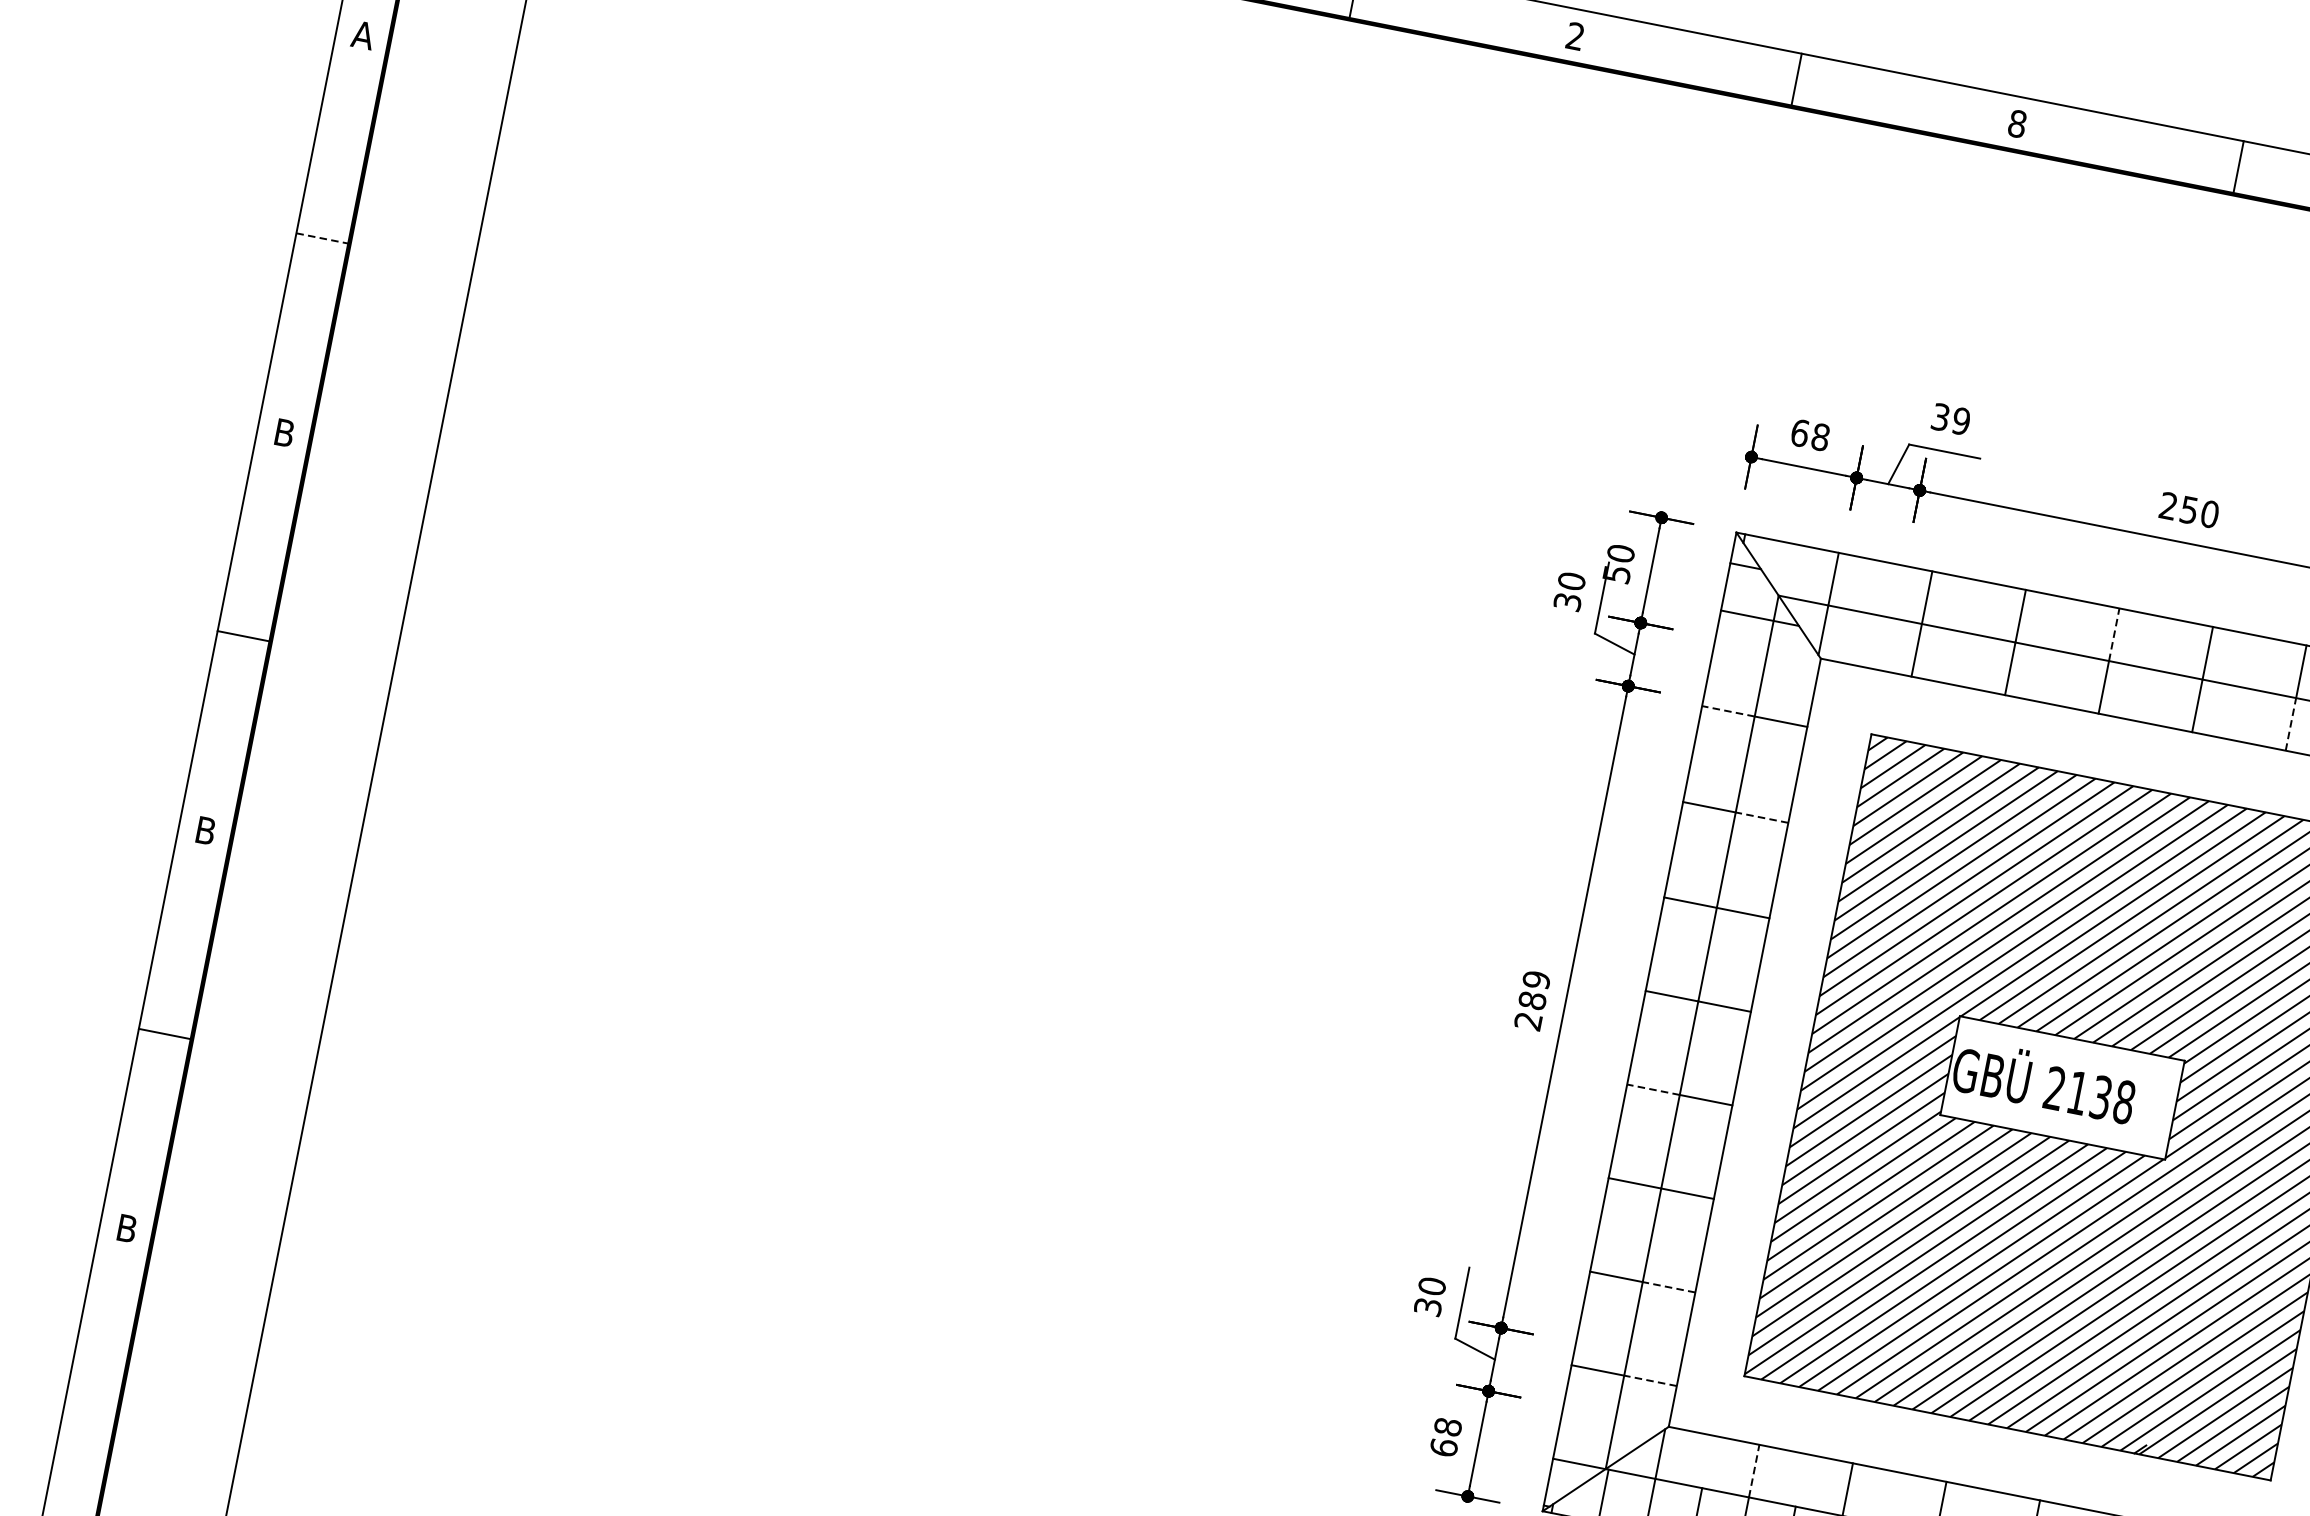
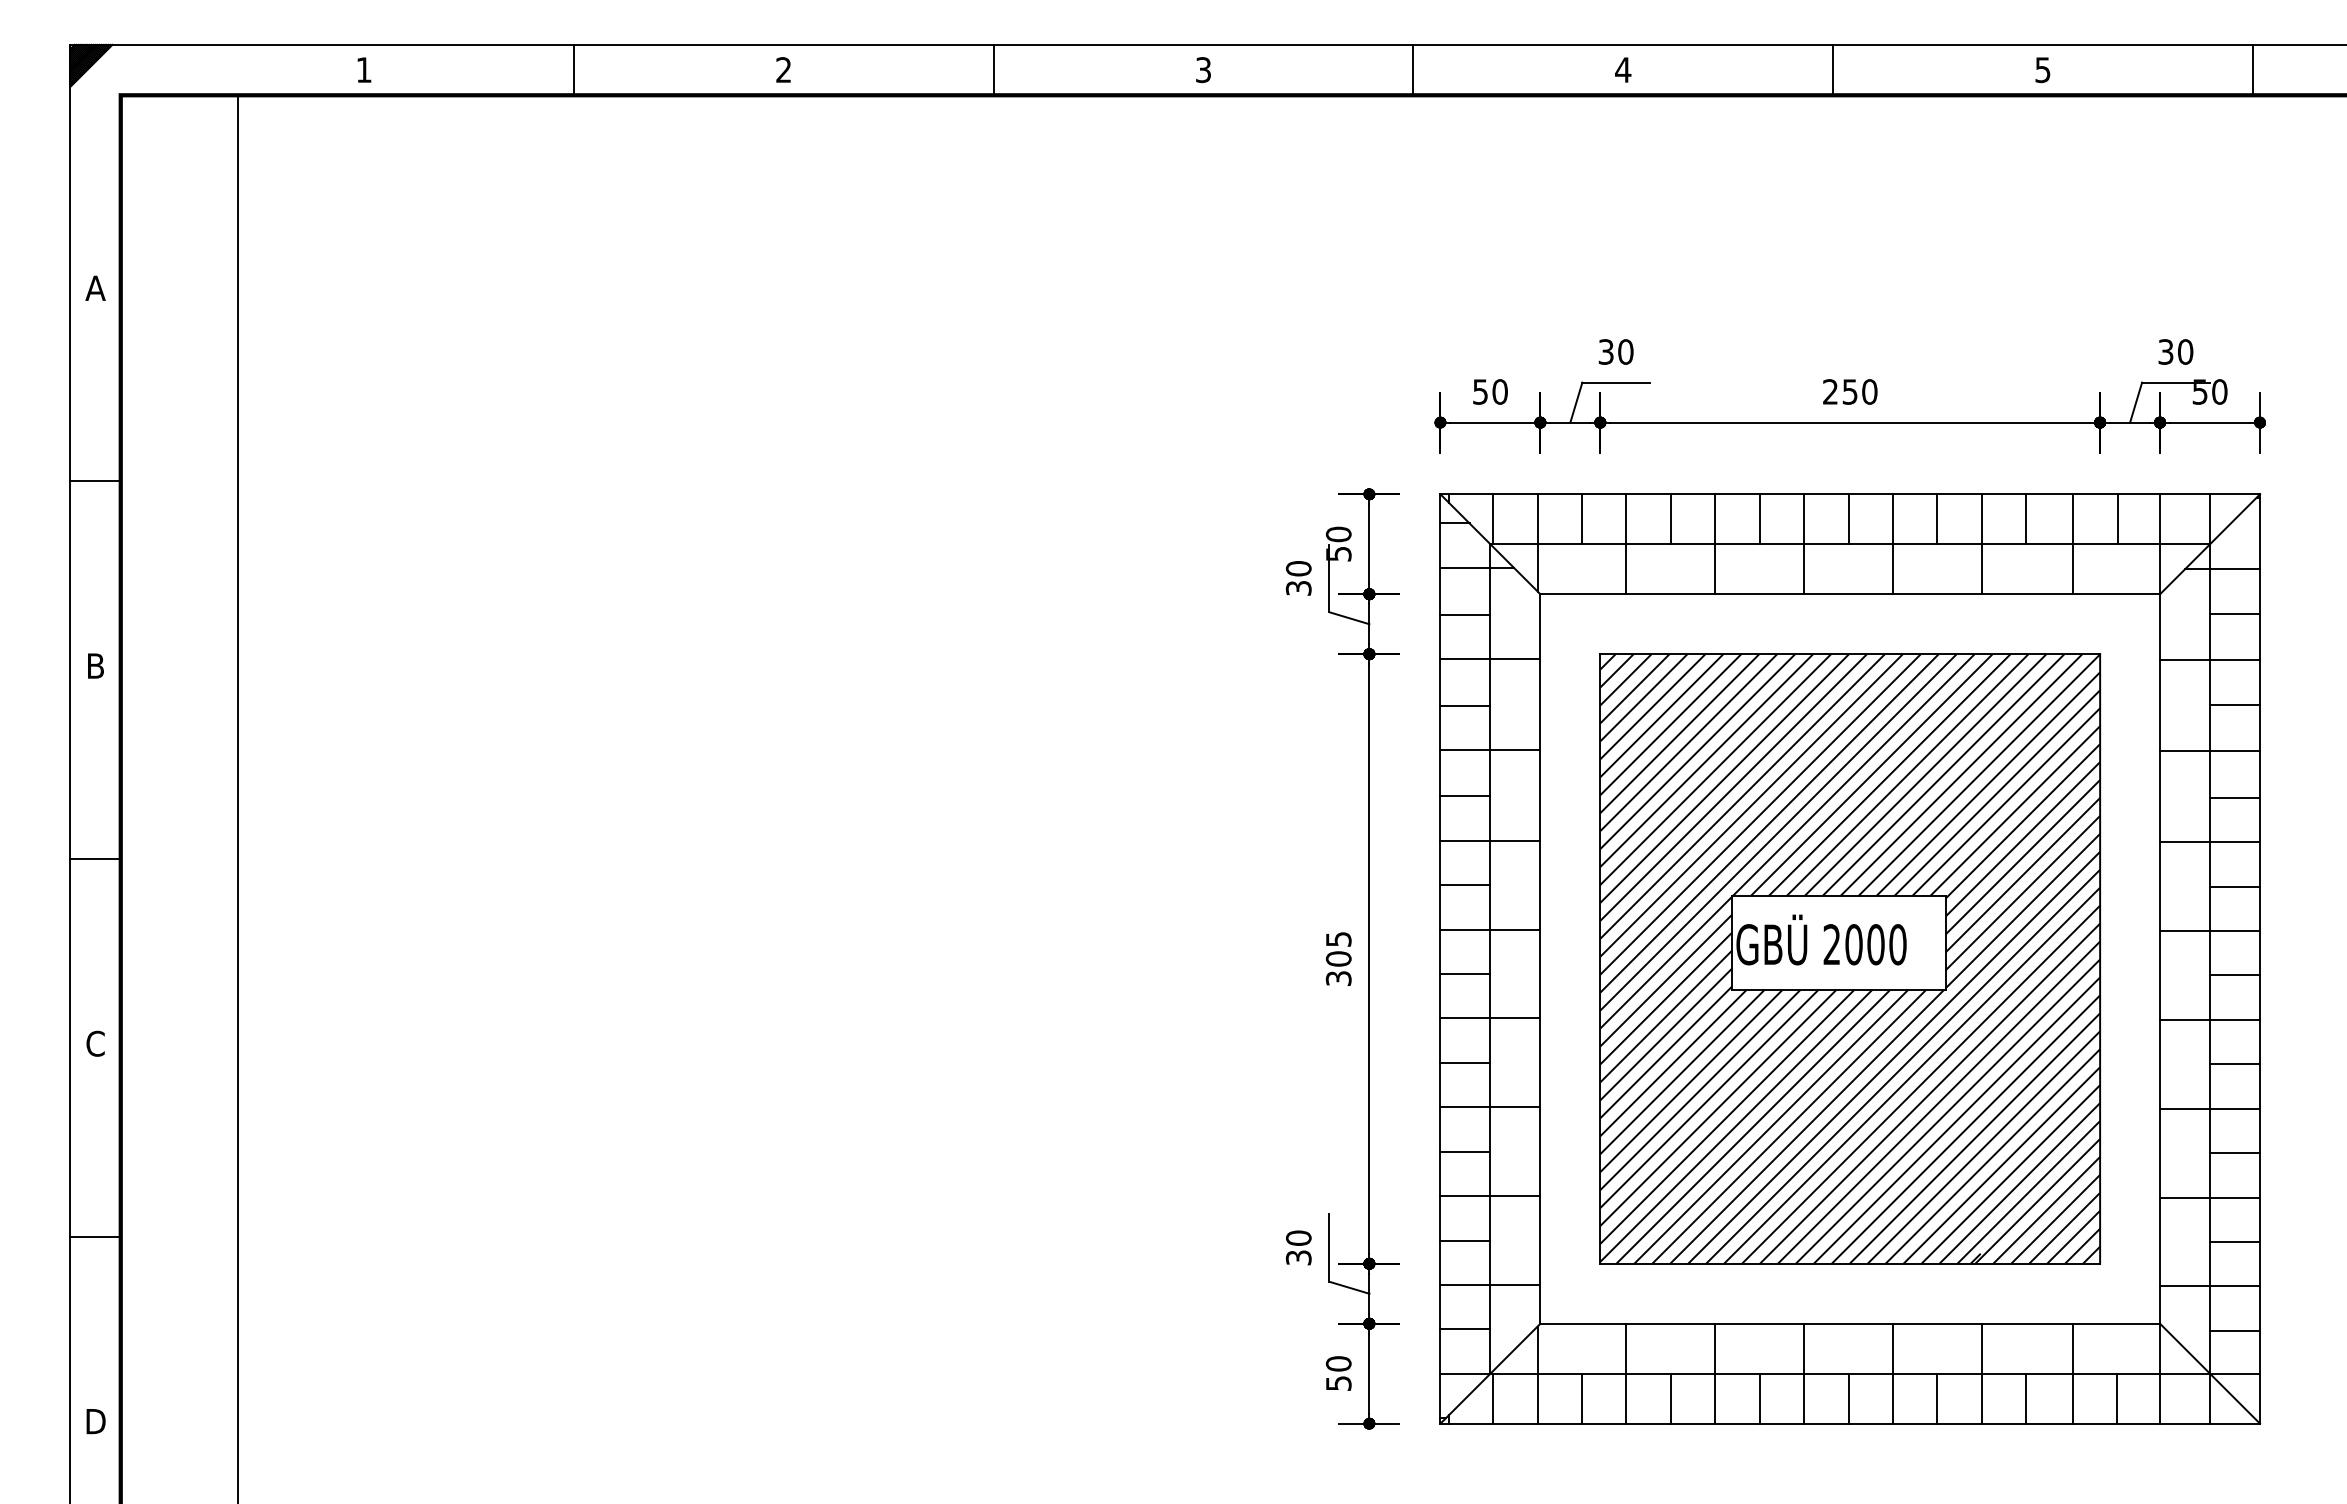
text: (1575, 36) -> (1203, 70), 2 -> 3
text: (2017, 124) -> (1623, 70), 8 -> 4
line: (323, 238) -> (96, 481), dashed -> solid
text: (1961, 420) -> (1625, 351), 39 -> 30
text: (1810, 434) -> (1490, 391), 68 -> 50
line: (1787, 570) -> (1493, 519), added
line: (1880, 588) -> (1582, 519), added
line: (1973, 607) -> (1670, 519), added
line: (2067, 625) -> (1759, 519), added
line: (2114, 635) -> (1804, 519), dashed -> solid
line: (2160, 644) -> (1848, 519), added
line: (2254, 662) -> (1937, 519), added
line: (1737, 664) -> (1465, 614), added
line: (1728, 711) -> (1465, 659), dashed -> solid
line: (2290, 724) -> (1981, 569), dashed -> solid
line: (1718, 760) -> (1465, 705), added
line: (1762, 818) -> (1515, 750), dashed -> solid
text: (205, 830) -> (95, 1043), B -> C
line: (1699, 856) -> (1465, 796), added
line: (1681, 949) -> (1465, 885), added
text: (1532, 1000) -> (1338, 958), 289 -> 305
line: (1662, 1043) -> (1465, 974), added
line: (1653, 1089) -> (1465, 1018), dashed -> solid
text: (2100, 1097) -> (1875, 944), 2138 -> 2000
line: (1644, 1136) -> (1465, 1062), added
text: (126, 1228) -> (95, 1421), B -> D
line: (1625, 1229) -> (1465, 1151), added
line: (1669, 1287) -> (1515, 1196), dashed -> solid
line: (1607, 1323) -> (1465, 1240), added
line: (1650, 1380) -> (1515, 1284), dashed -> solid
line: (1588, 1417) -> (1465, 1329), added
text: (1445, 1437) -> (1338, 1373), 68 -> 50
line: (1754, 1470) -> (1626, 1348), dashed -> solid

